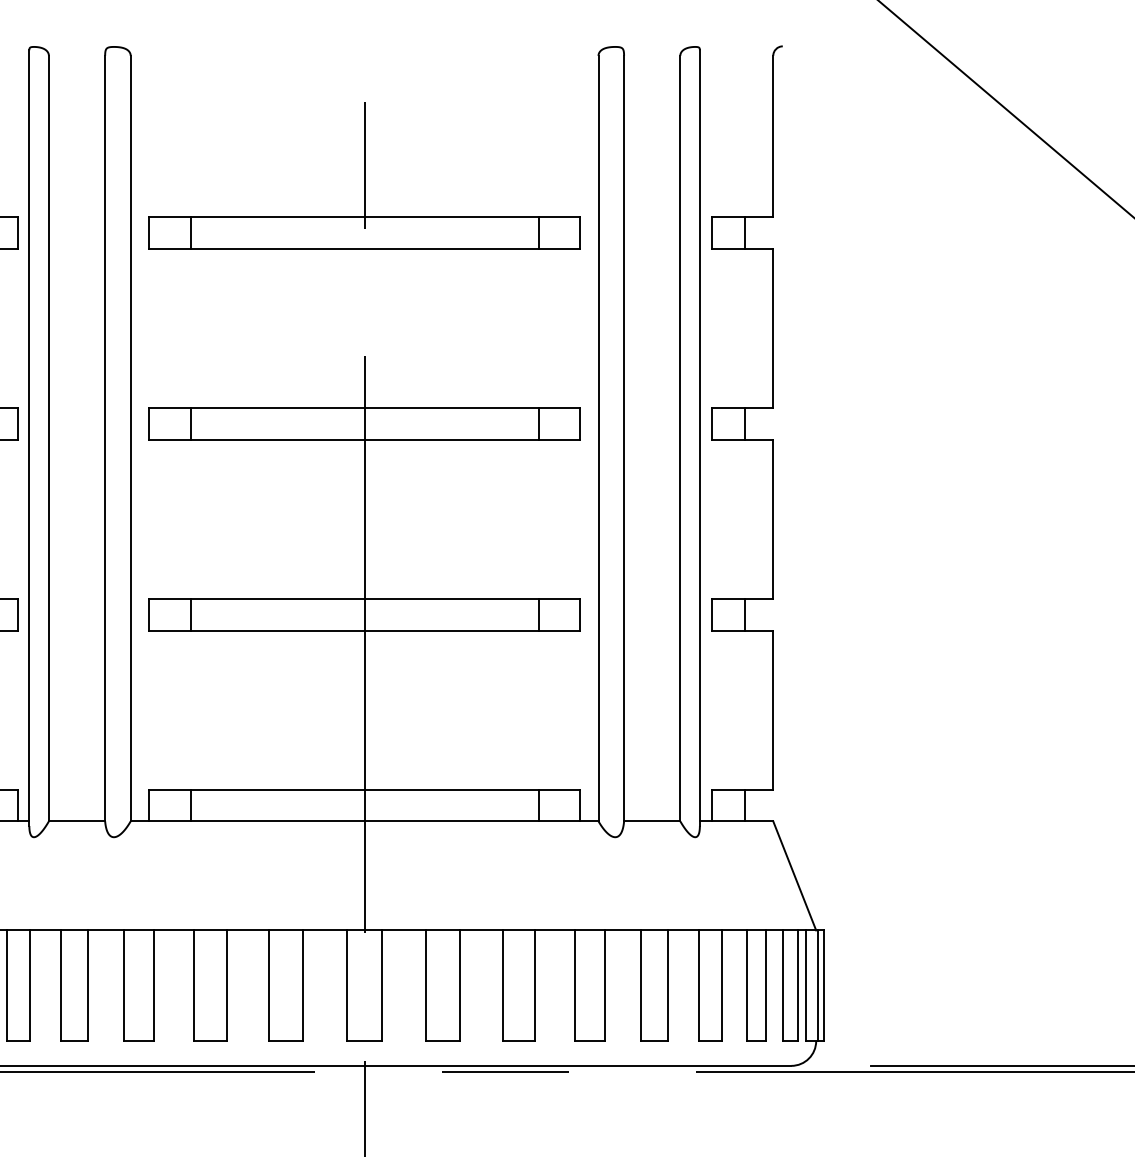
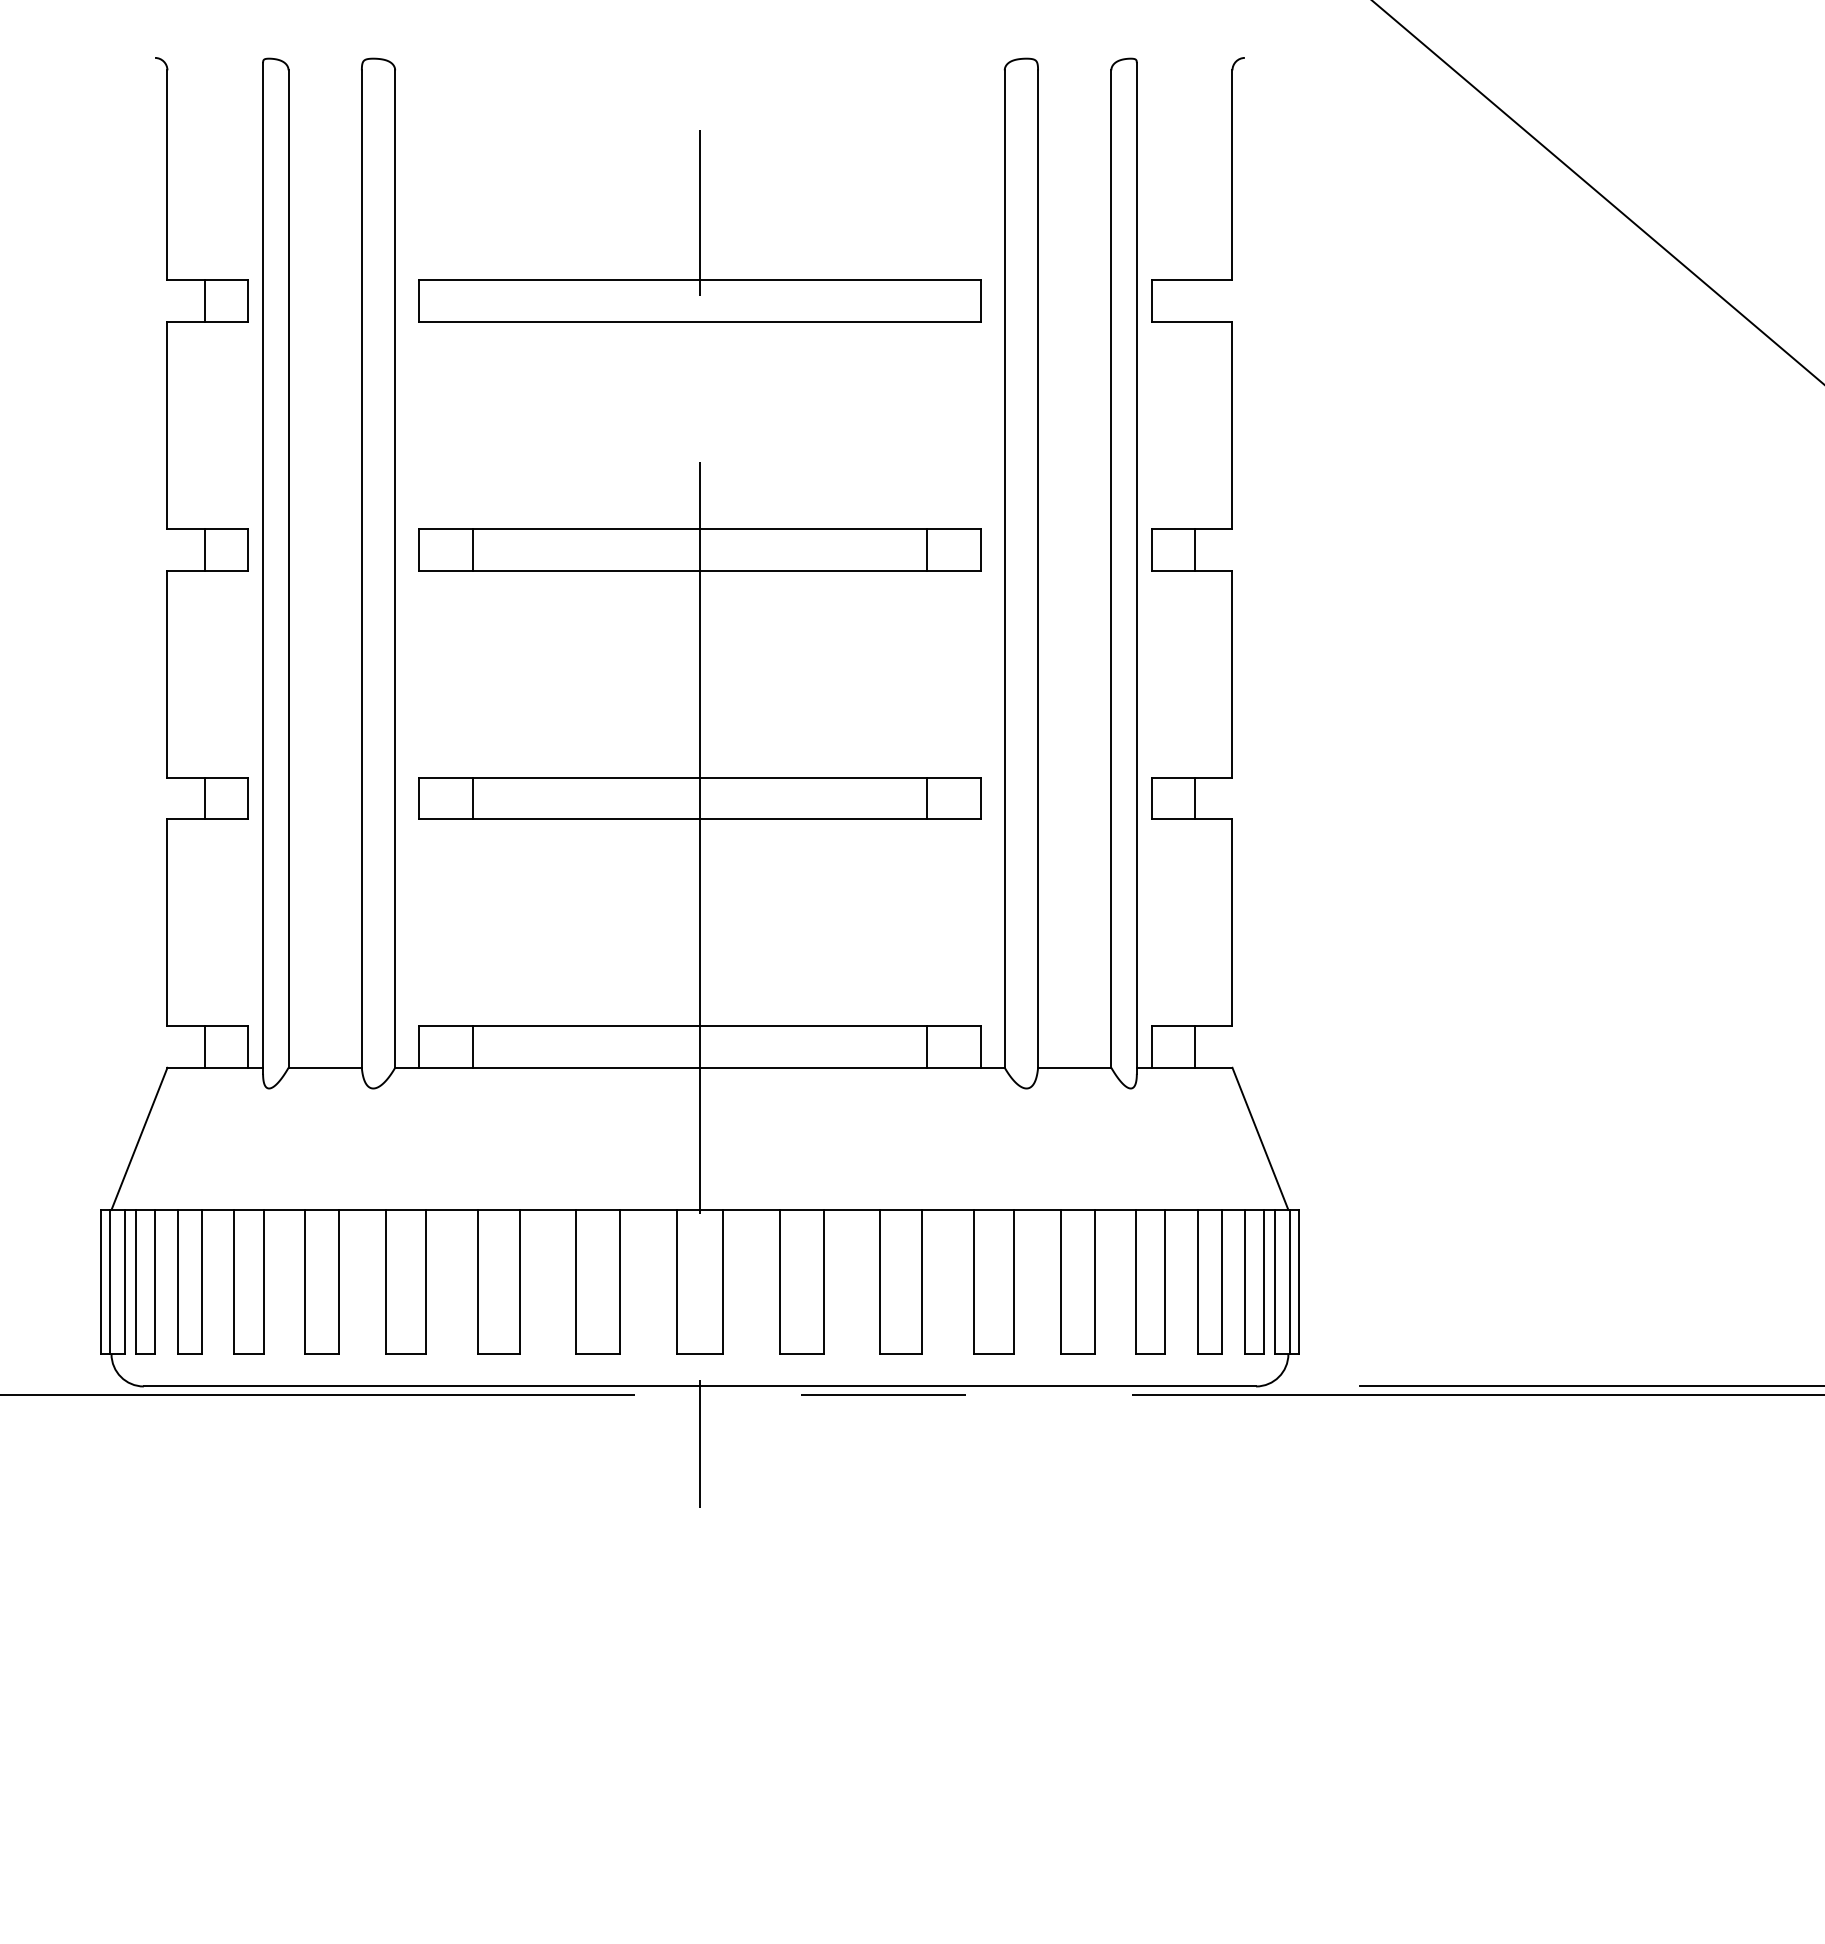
line: (190, 232) -> (473, 300), removed
line: (538, 232) -> (926, 300), removed
line: (744, 232) -> (1195, 300), removed

